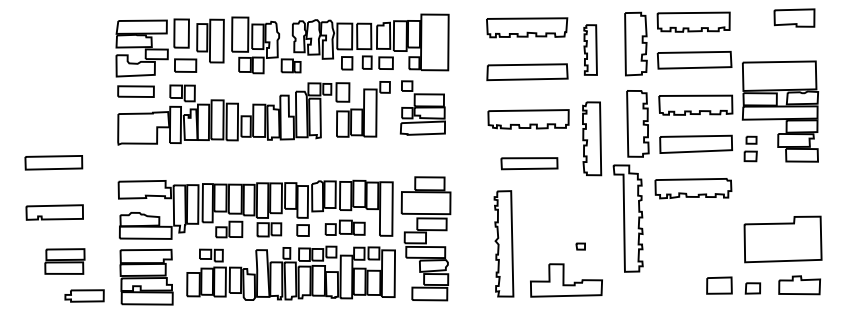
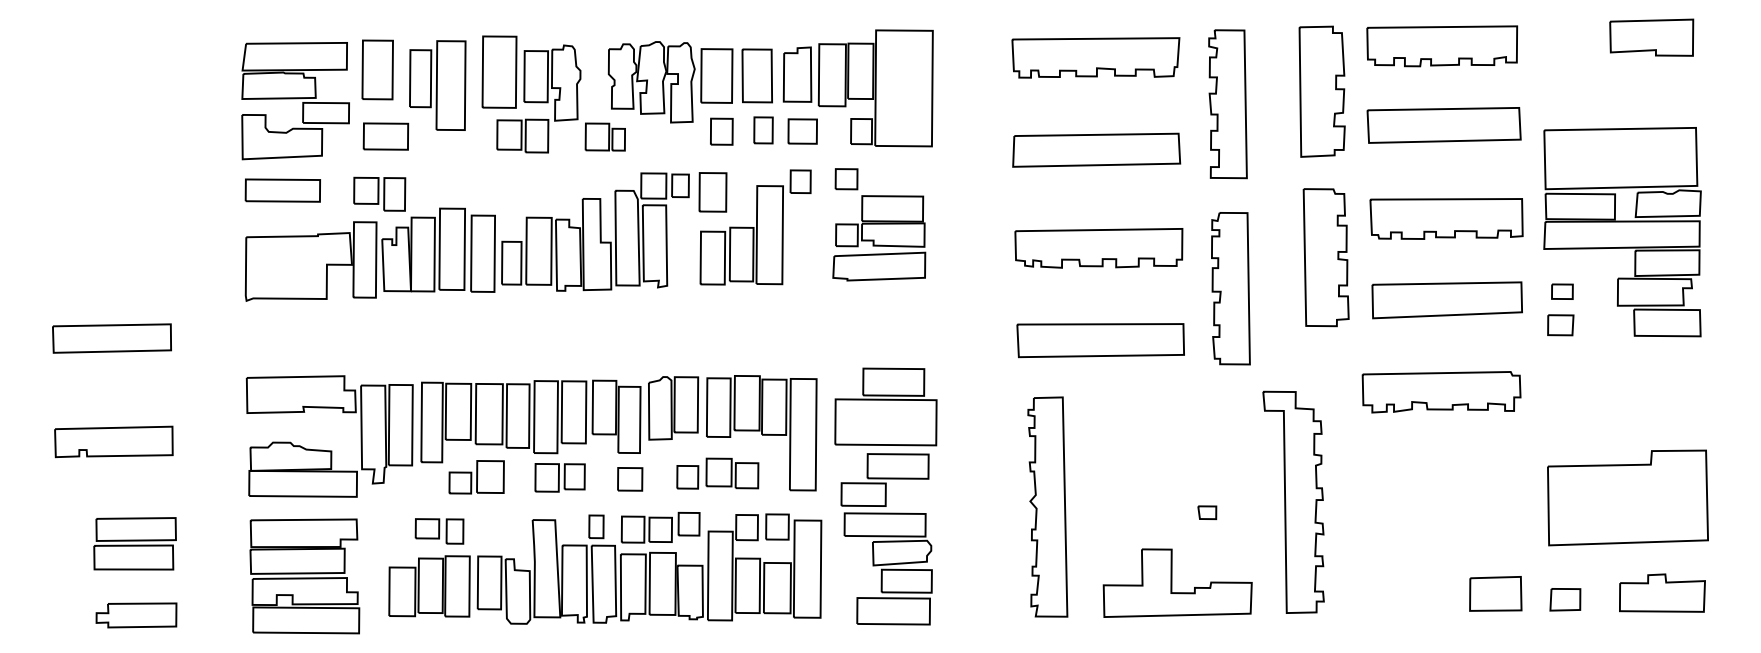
part: (590, 49) -> (1227, 103), size x1.43
part: (529, 163) -> (1100, 340), size x1.43
part: (627, 218) -> (1292, 502), moved
part: (84, 295) -> (136, 614), moved

